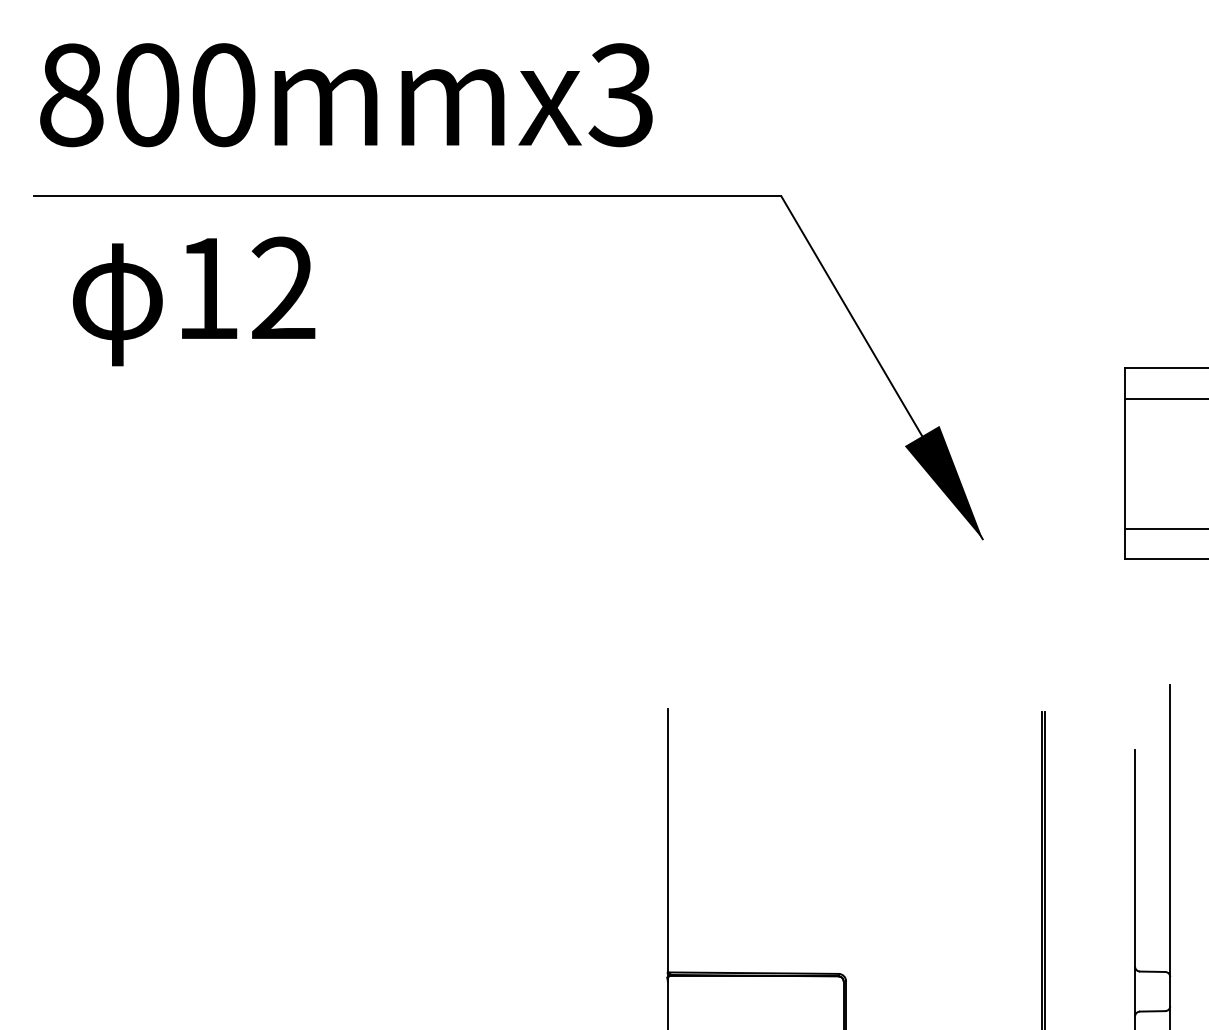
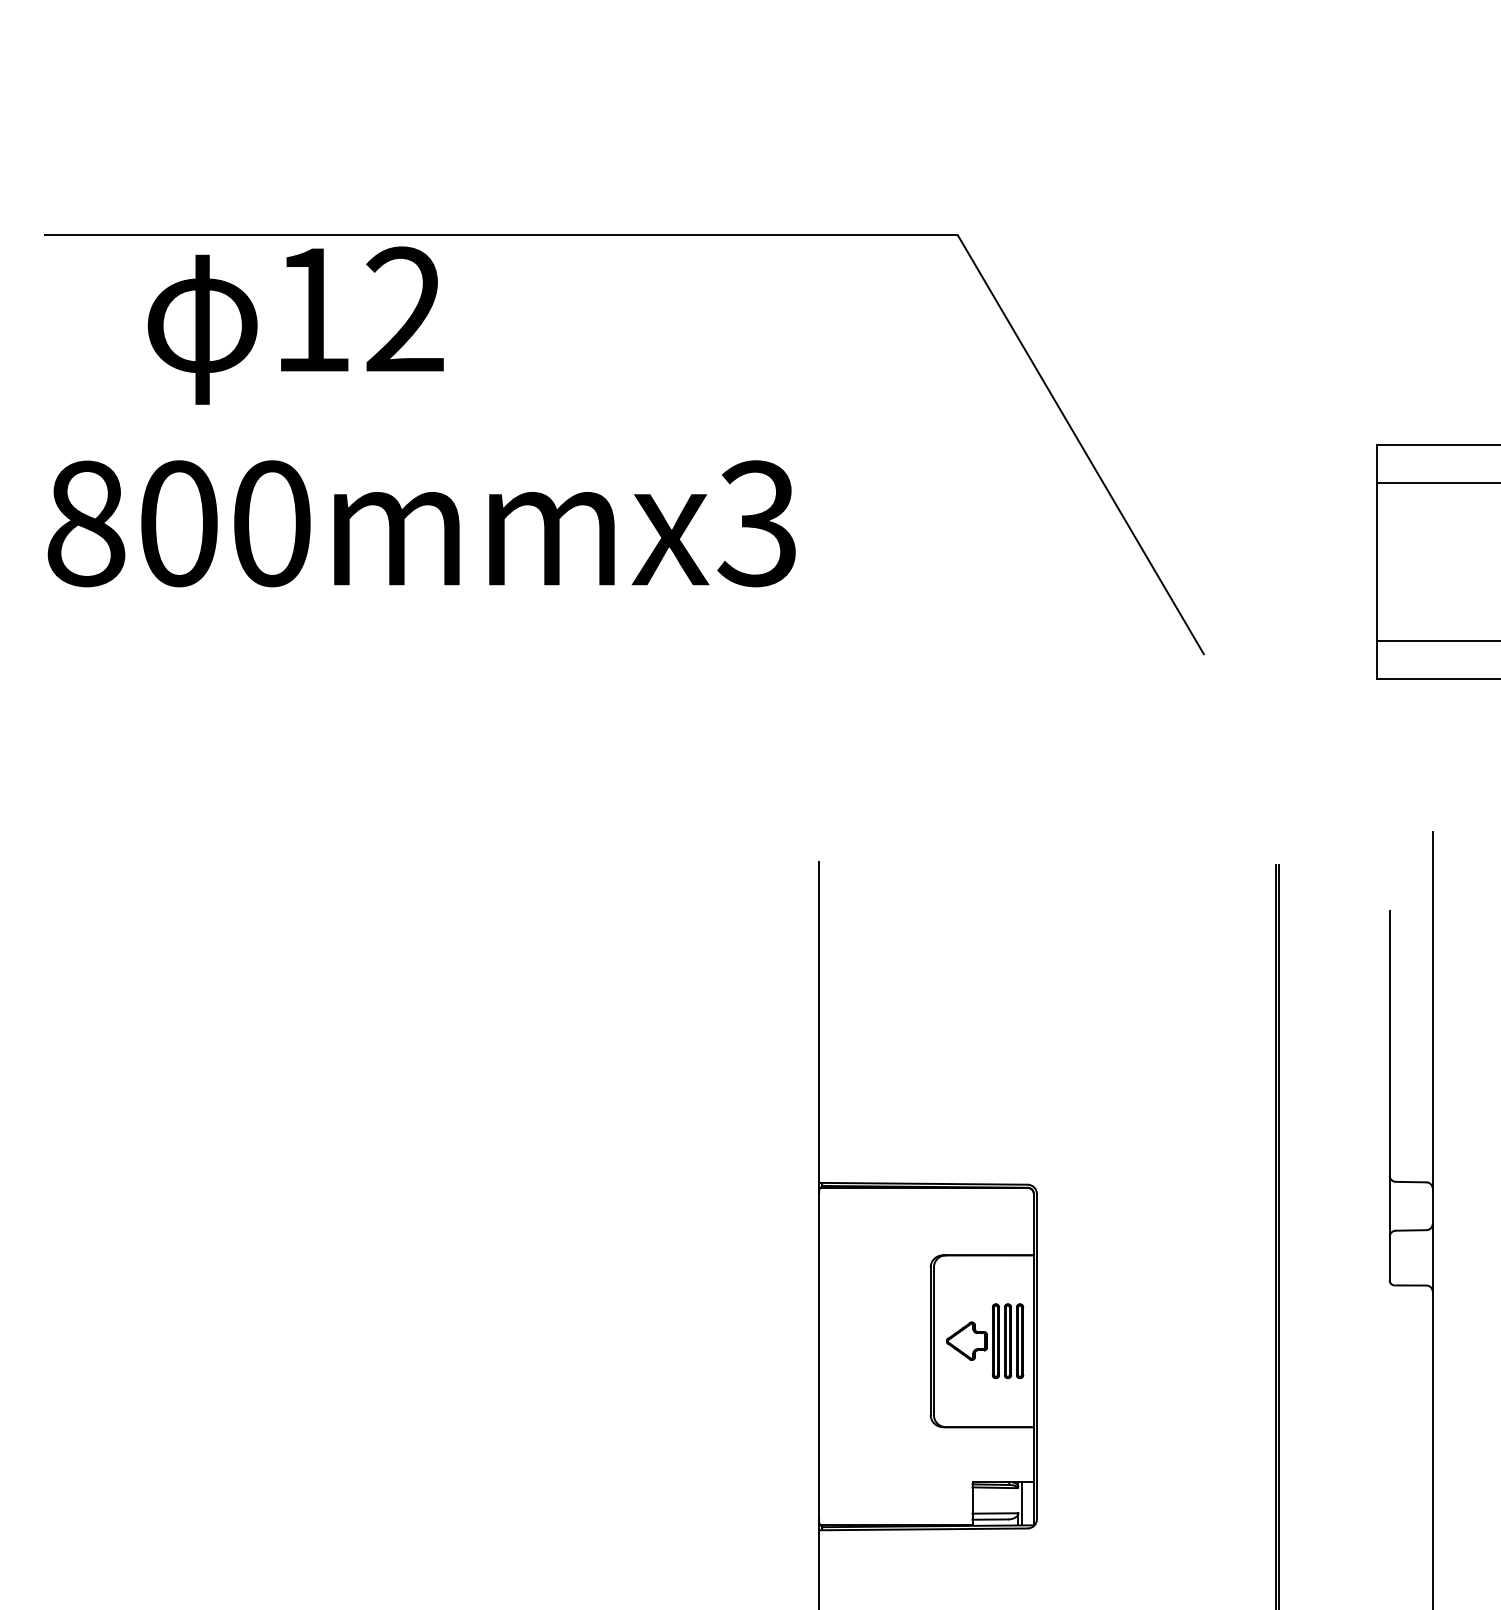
text: (346, 94) -> (421, 523), moved
text: (193, 301) -> (295, 325), moved
fill: (944, 482) -> (1156, 584), removed

